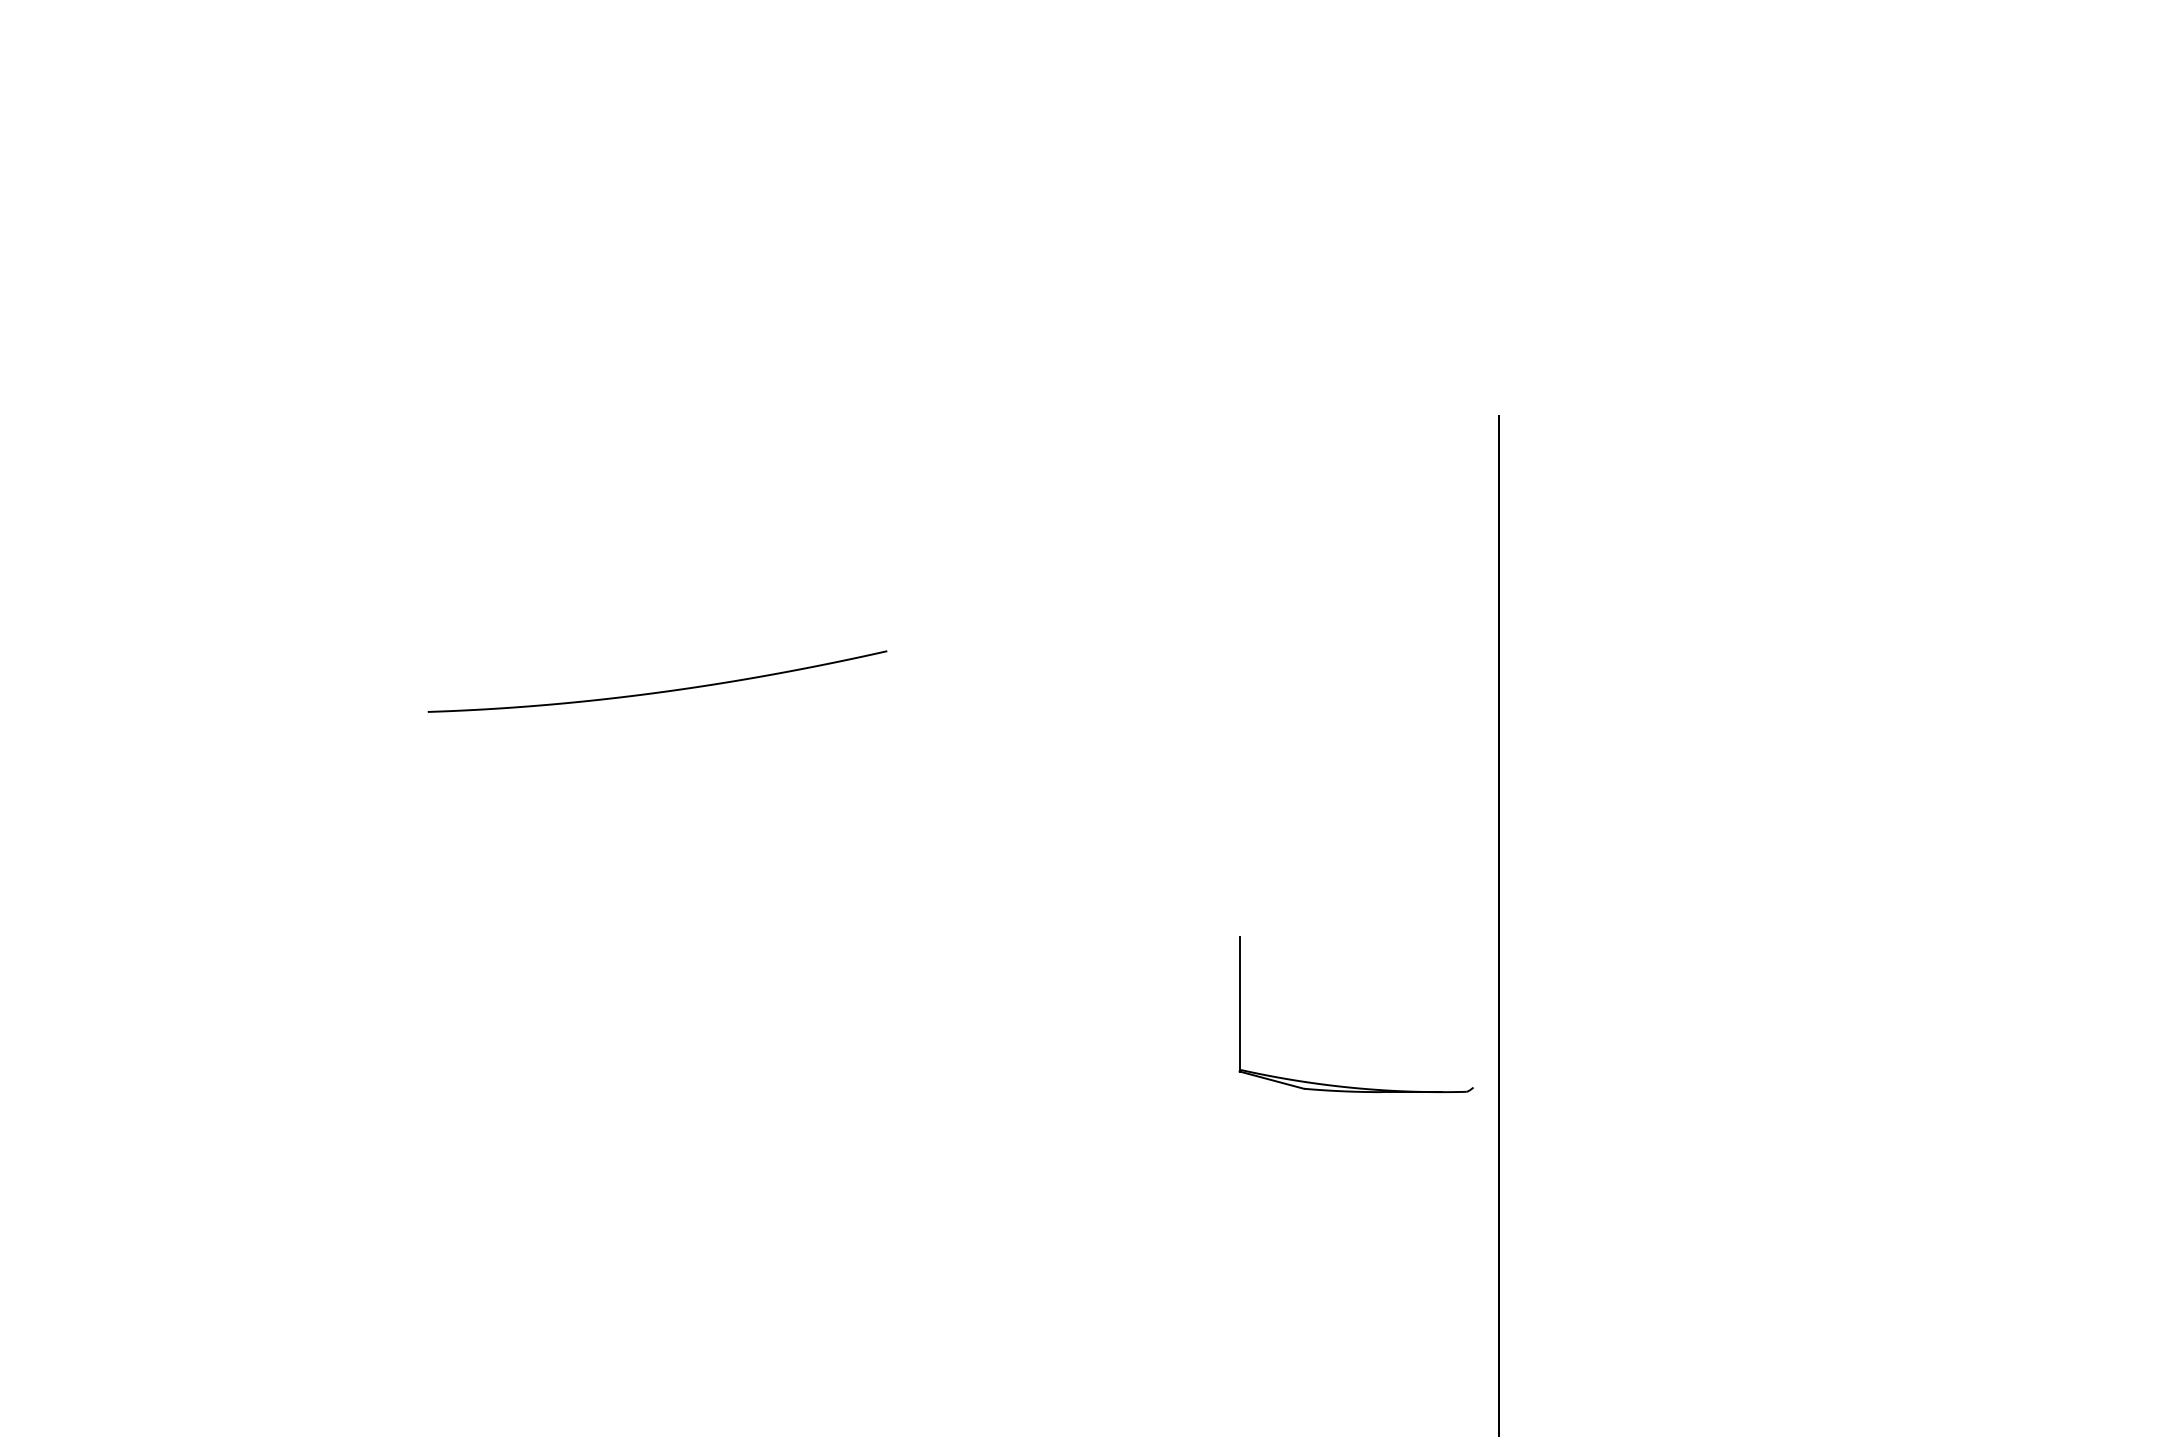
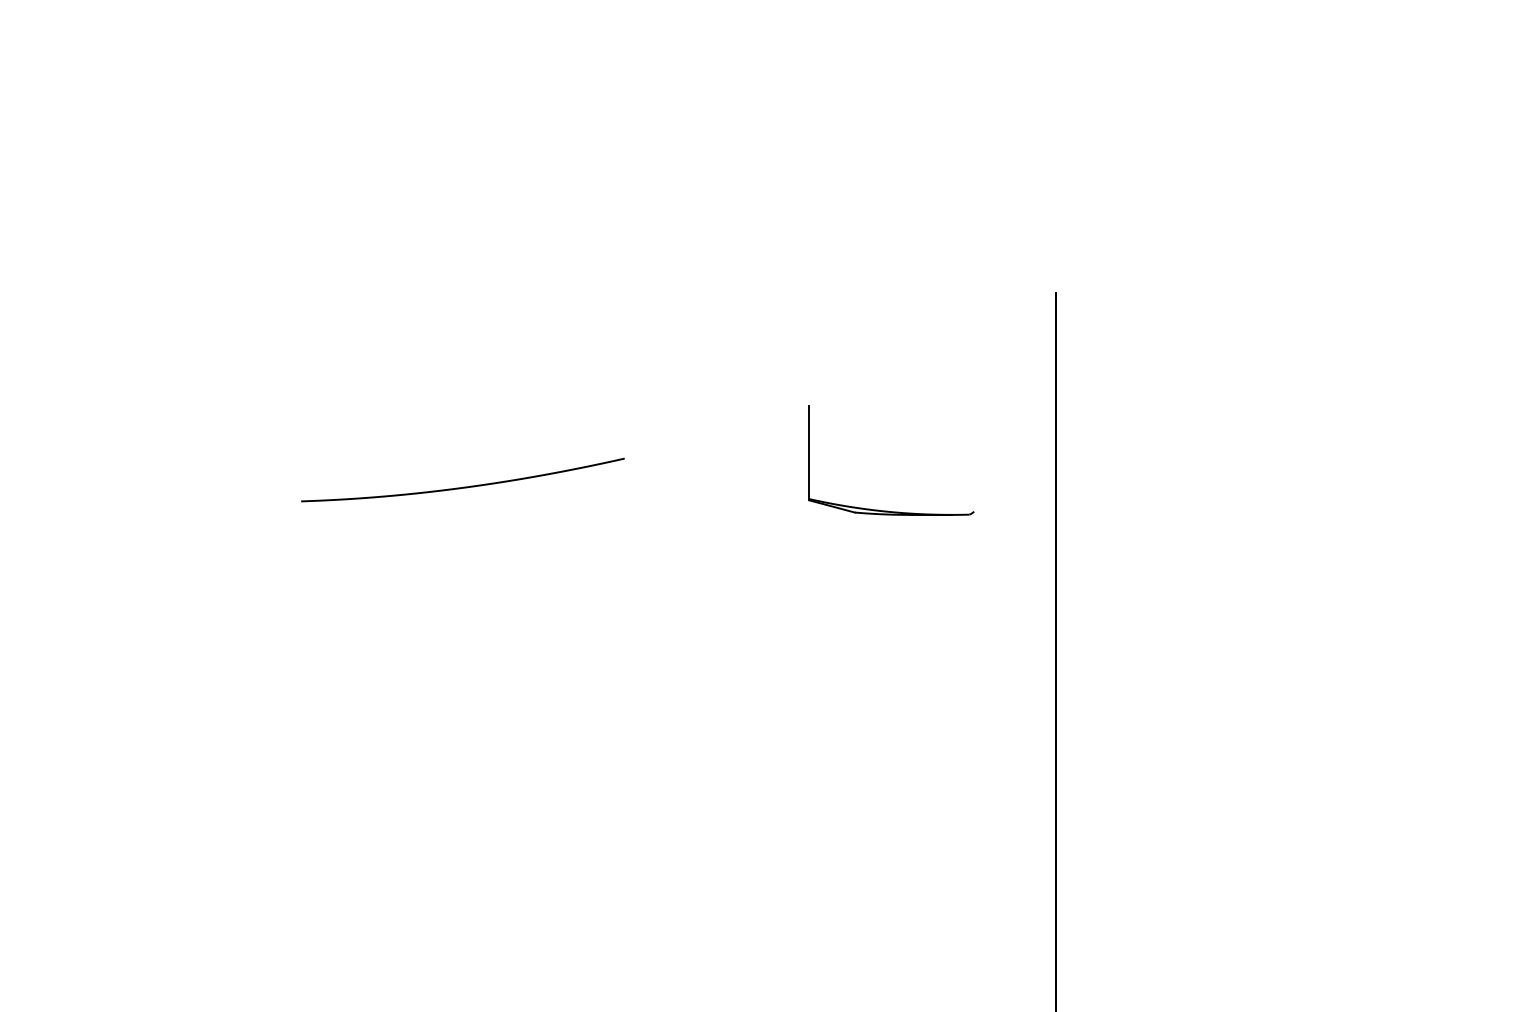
part: (1352, 1086) -> (888, 510), moved

